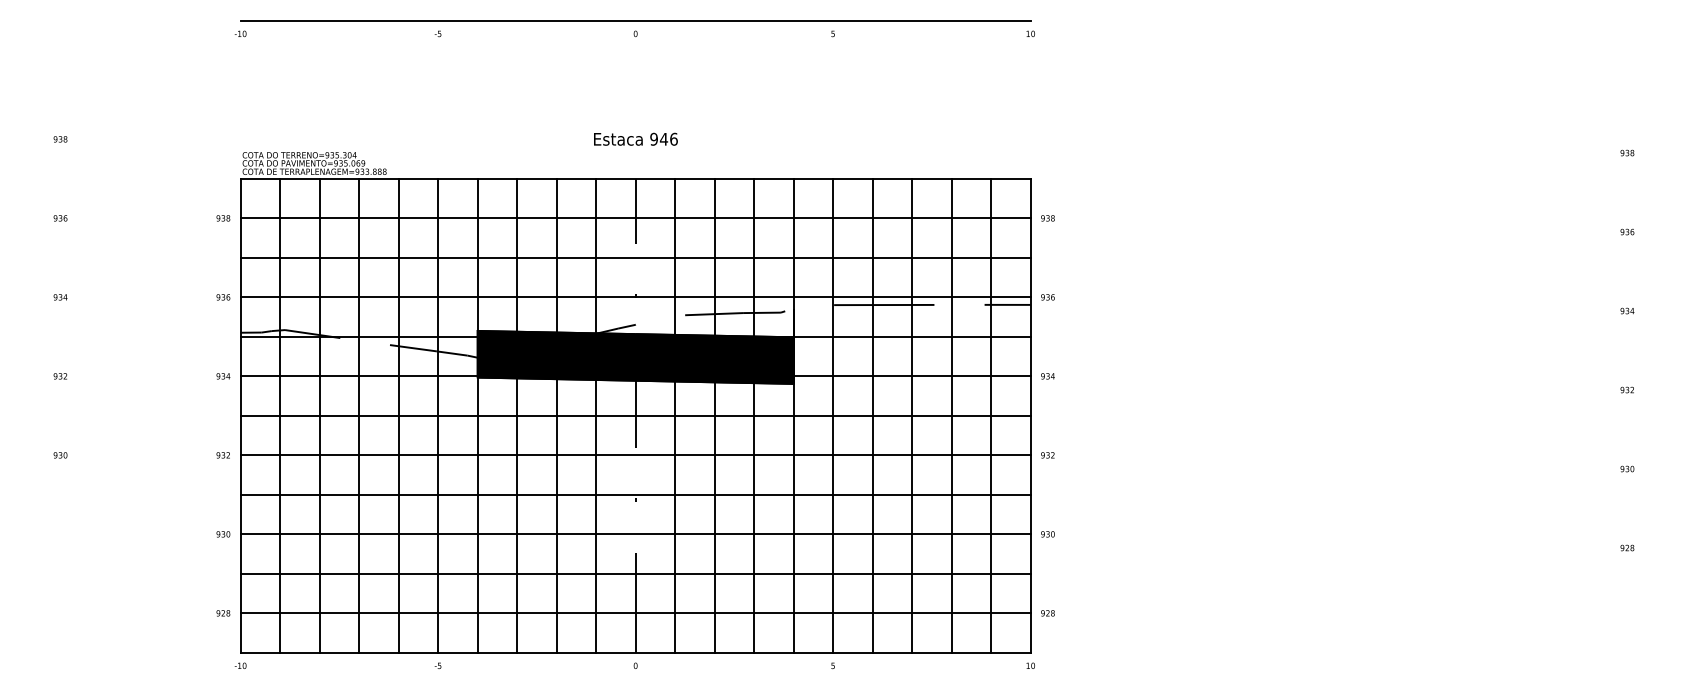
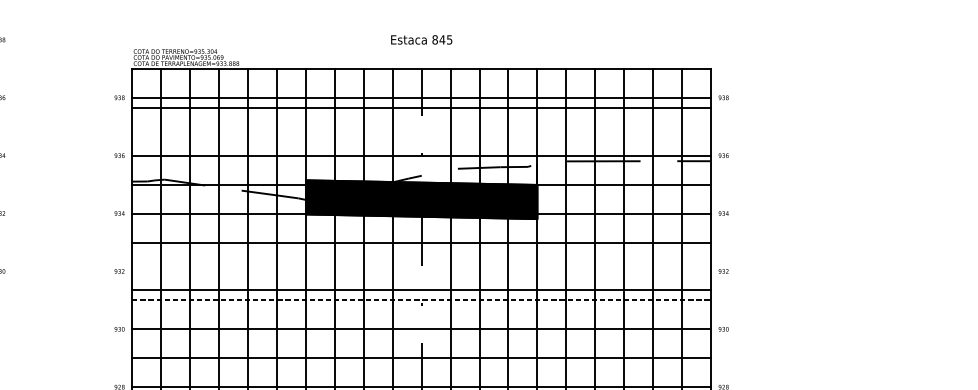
text: (663, 138) -> (442, 39), 946 -> 845
line: (635, 257) -> (421, 108), moved
line: (635, 455) -> (421, 290), moved
line: (635, 494) -> (421, 300), solid -> dashed

